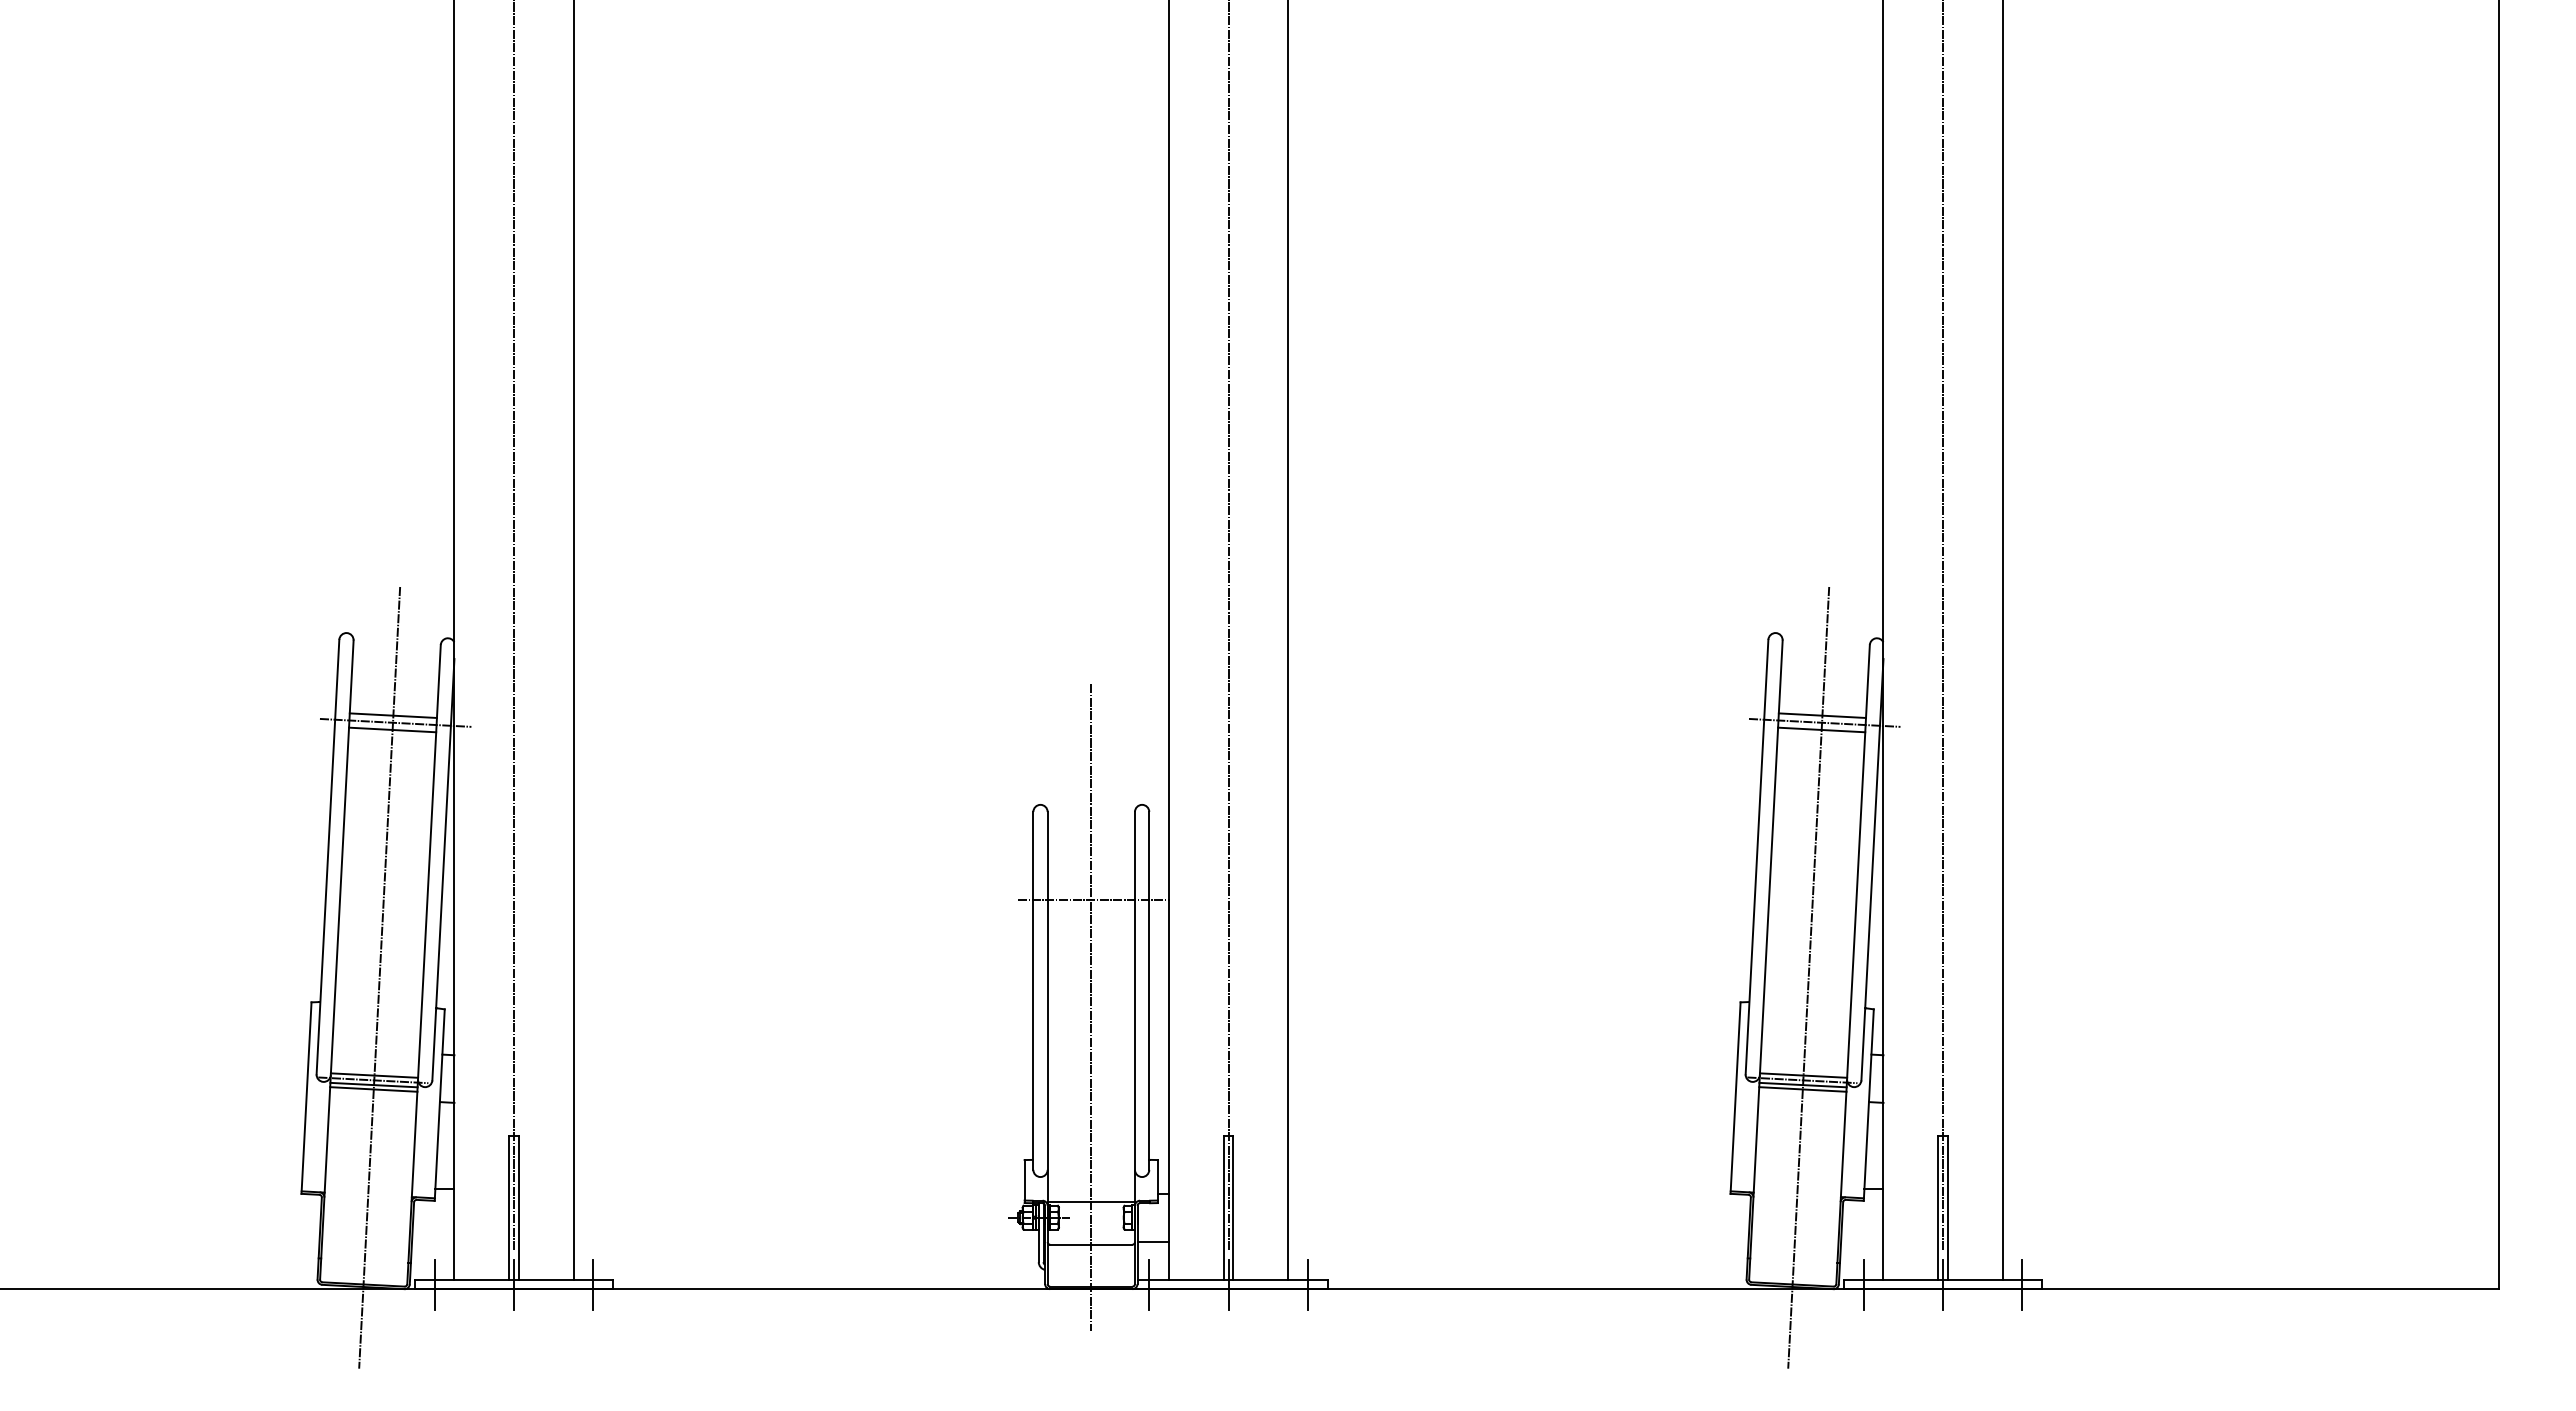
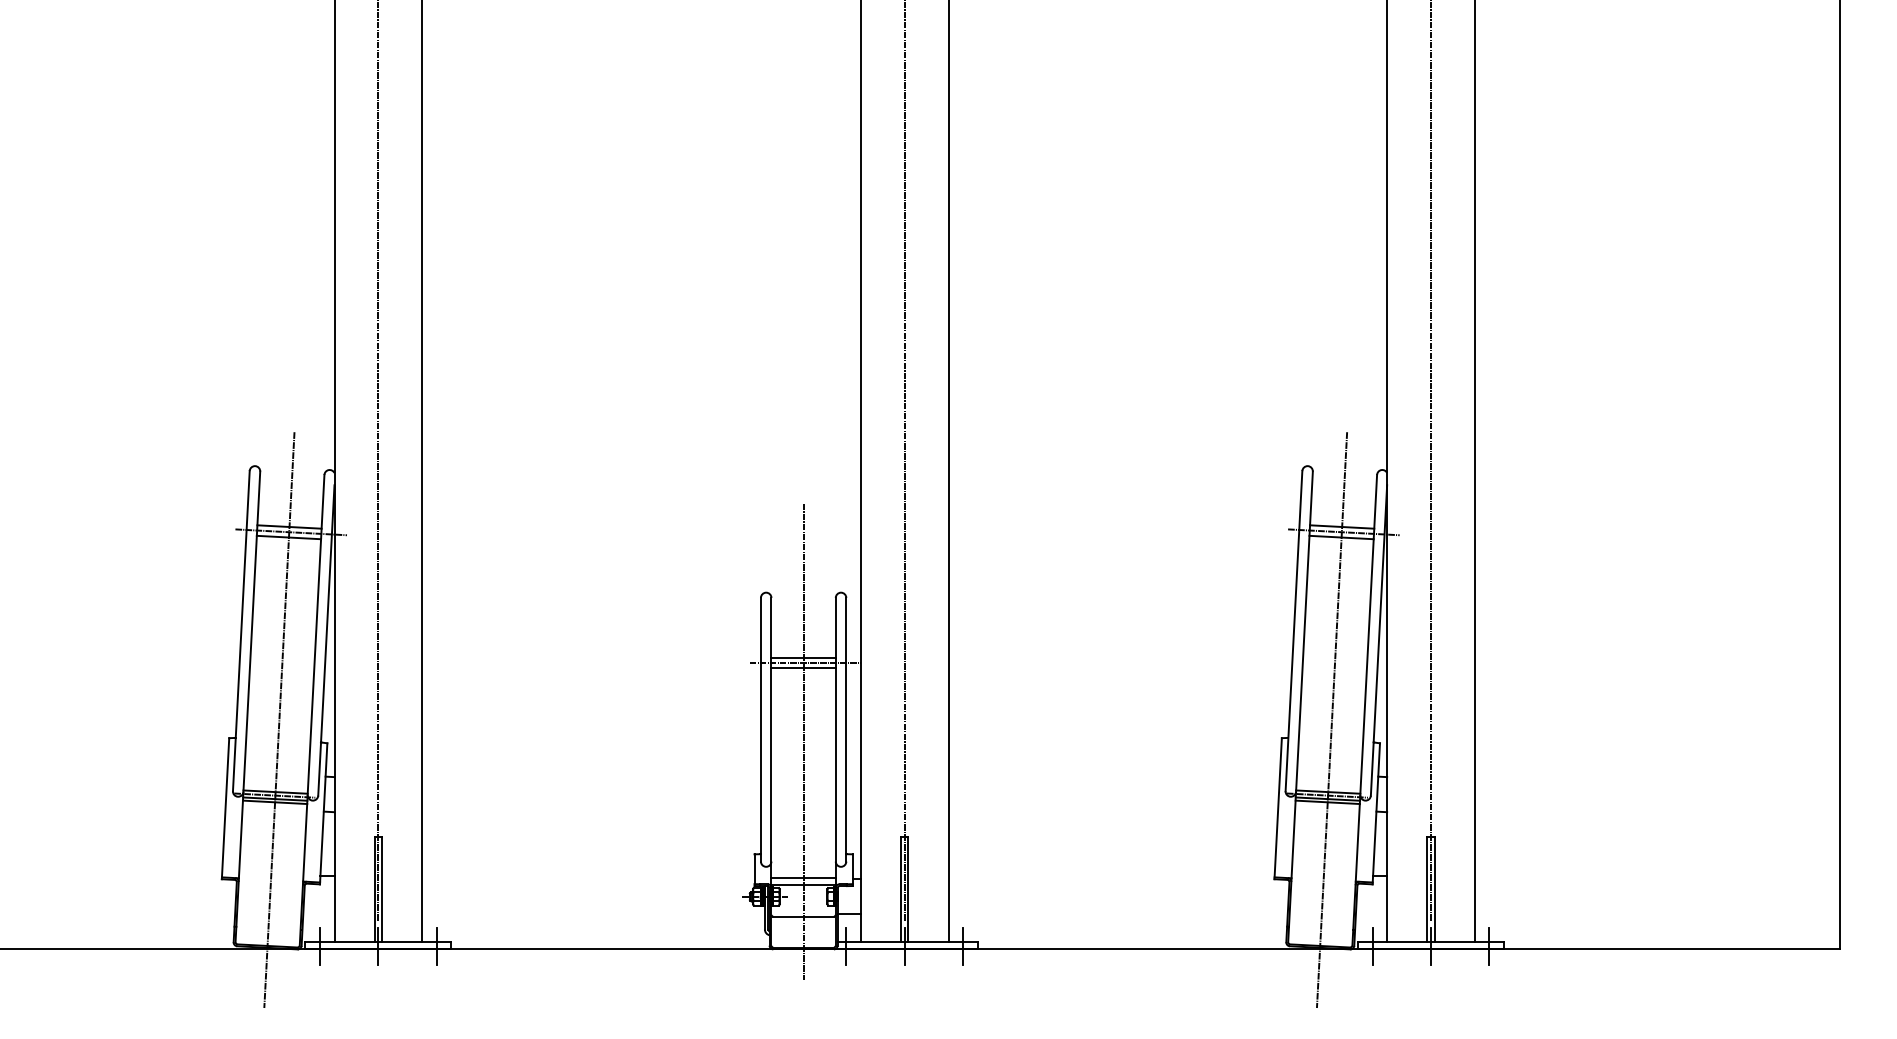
line: (1090, 892) -> (803, 657), added
line: (1090, 907) -> (803, 668), added
line: (1090, 1192) -> (803, 878), added

